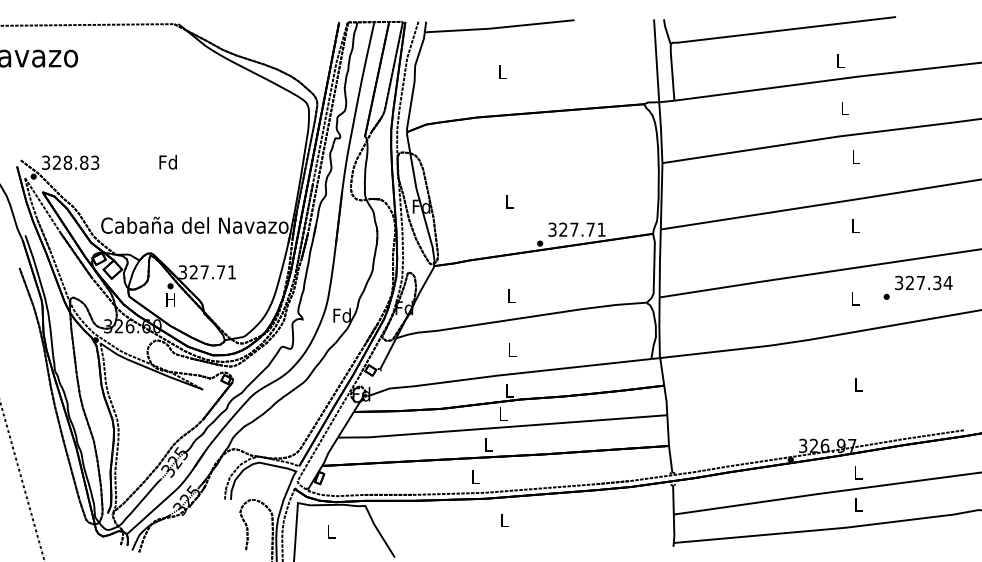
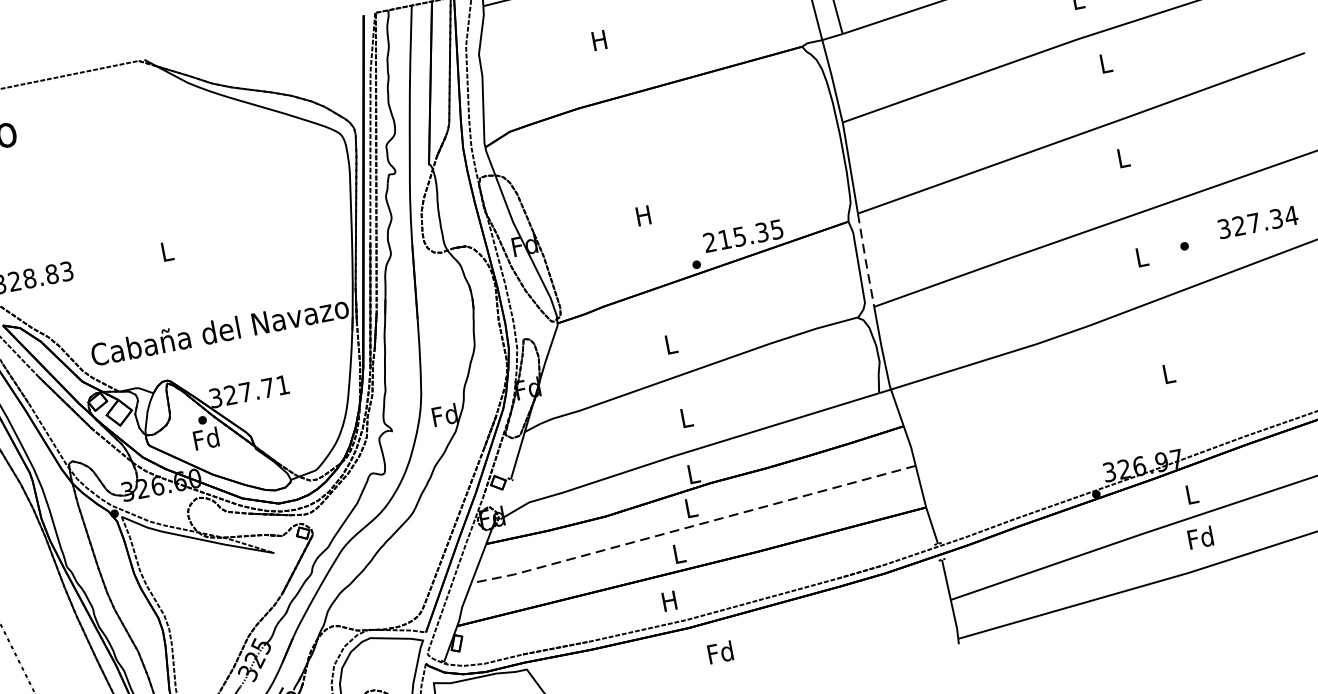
text: (501, 71) -> (598, 39), L -> H
text: (167, 162) -> (165, 251), Fd -> L
text: (509, 201) -> (643, 215), L -> H
text: (576, 229) -> (742, 235), 327.71 -> 215.35
line: (659, 262) -> (864, 259), solid -> dashed
text: (923, 282) -> (1257, 221), moved
text: (170, 299) -> (205, 438), H -> Fd
line: (501, 427) -> (692, 526), solid -> dashed
text: (475, 476) -> (669, 600), L -> H
text: (858, 504) -> (1200, 537), L -> Fd
text: (503, 520) -> (719, 652), L -> Fd

